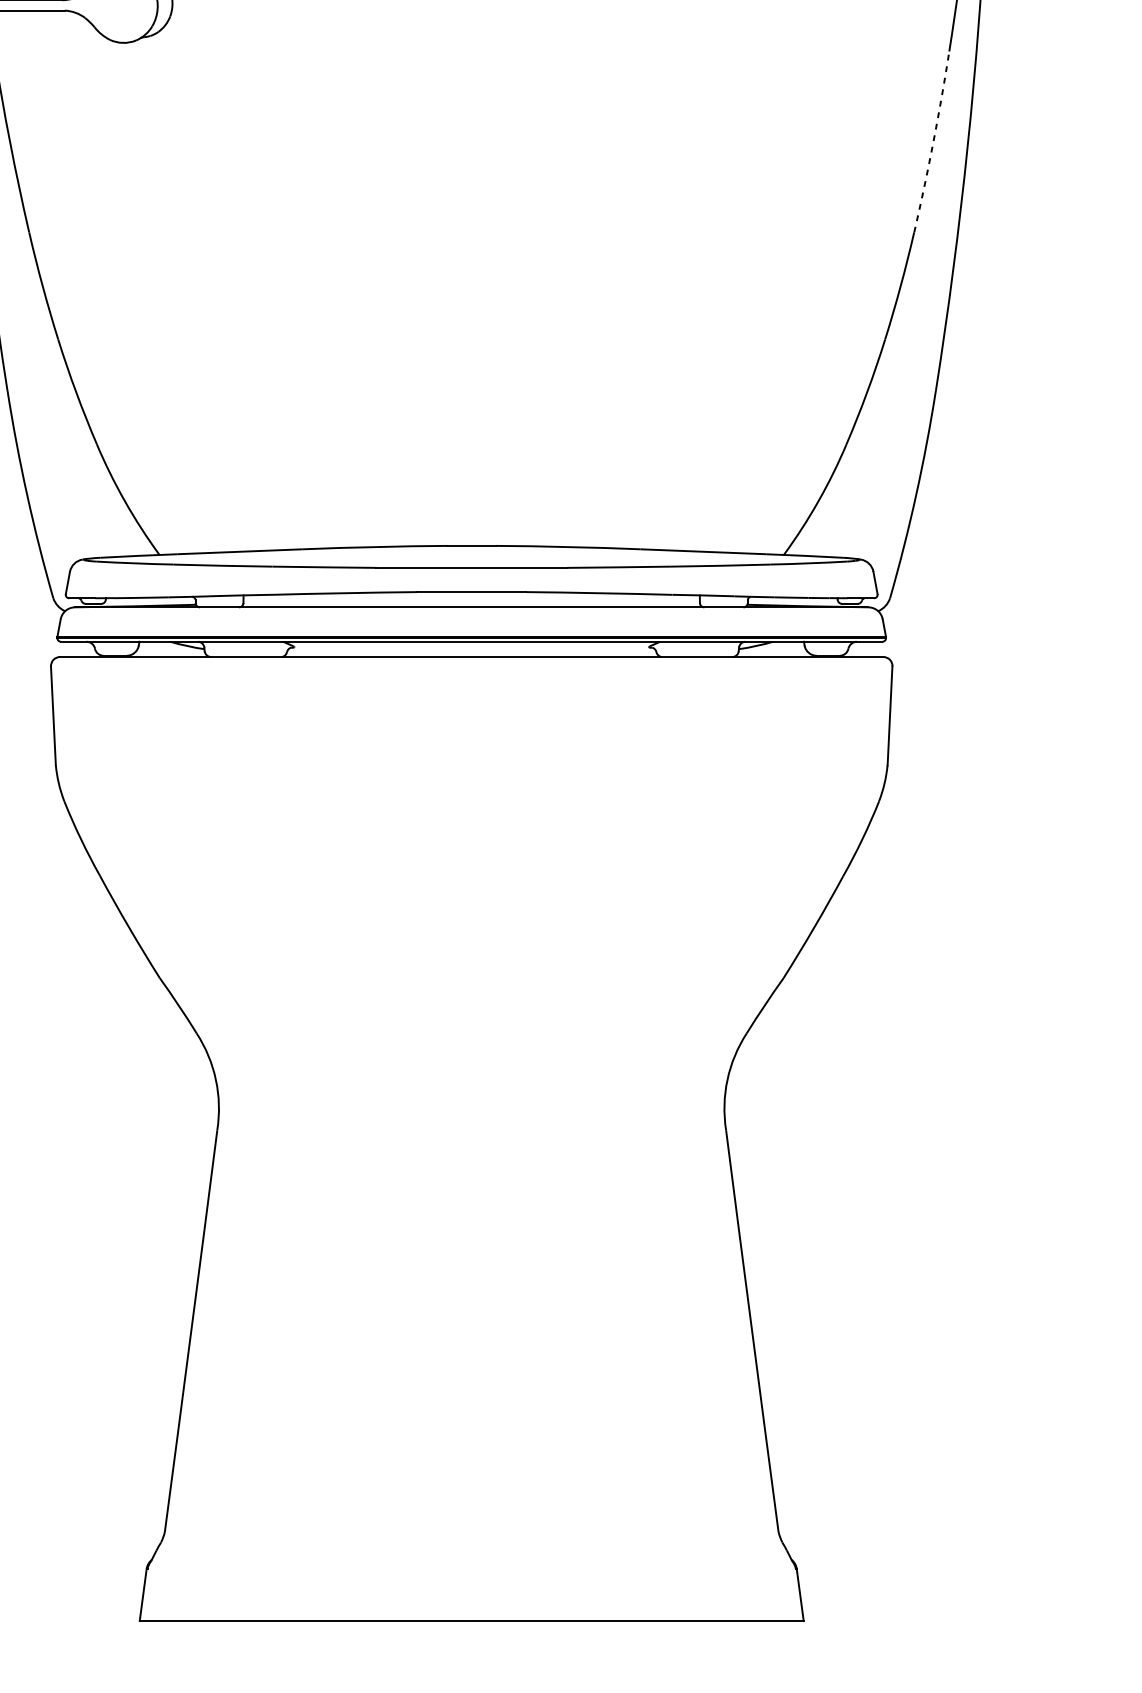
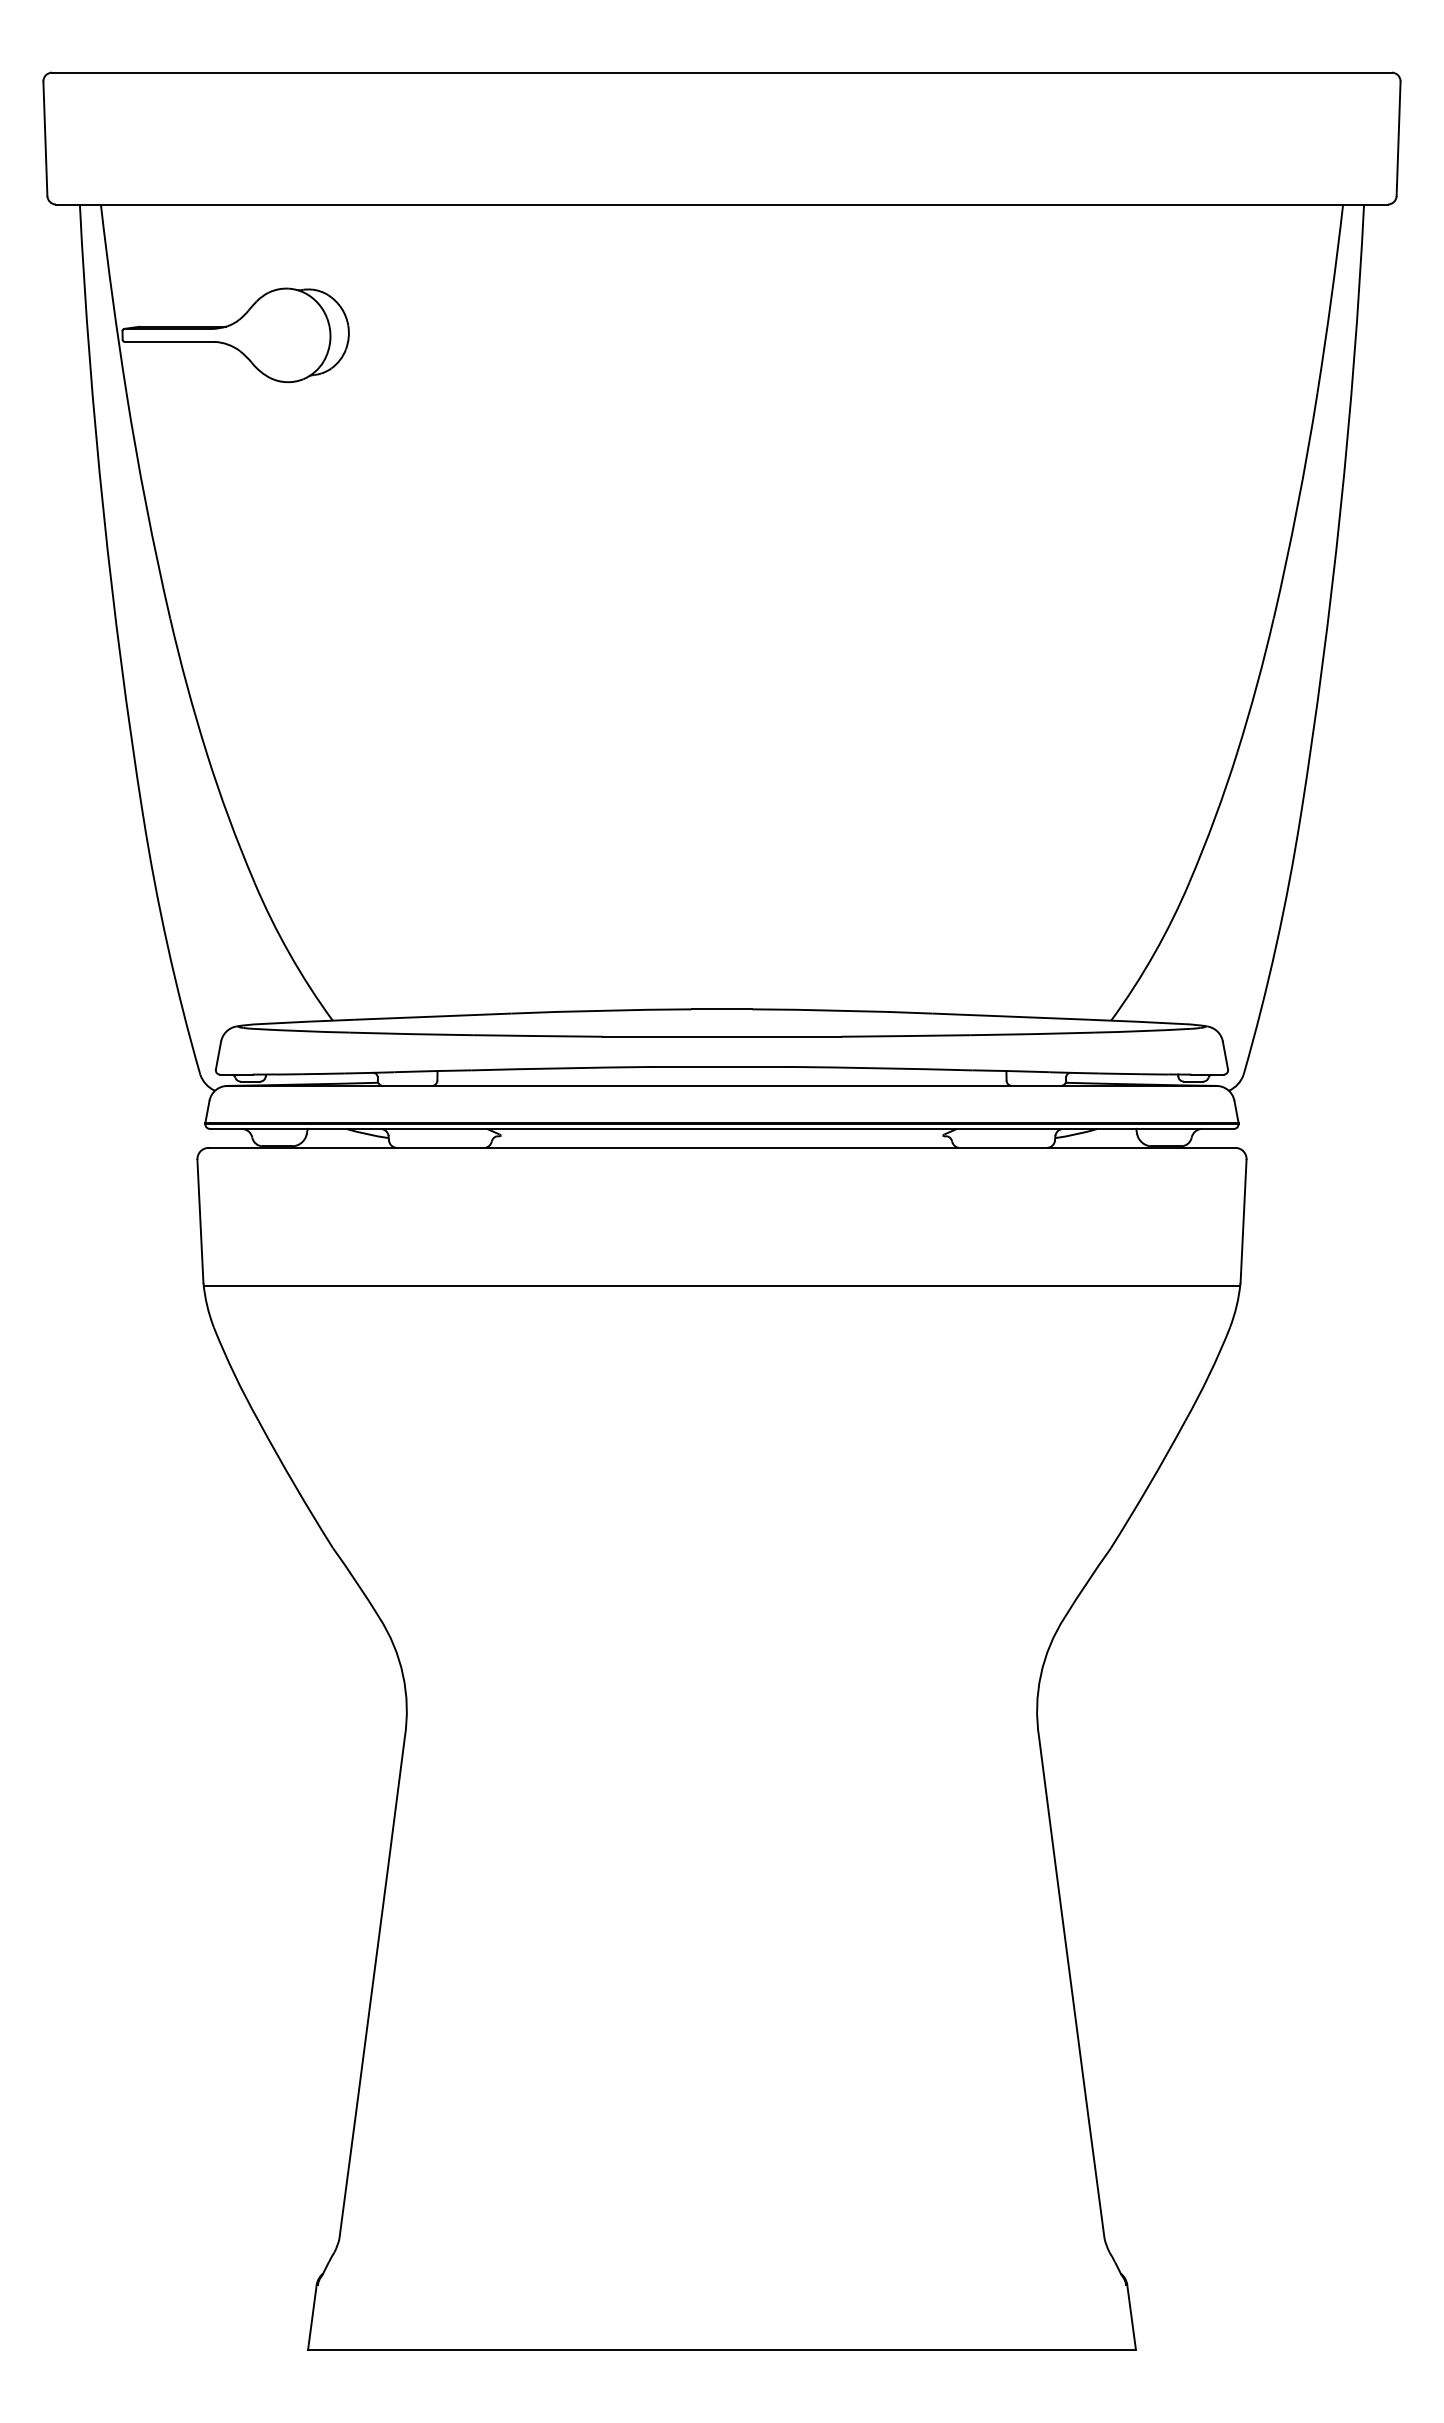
arc: (933, 142) -> (1297, 506), dashed -> solid
line: (471, 768) -> (721, 1286), added

